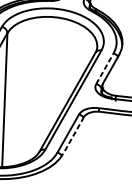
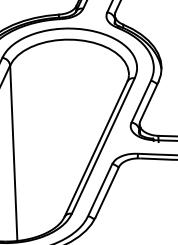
line: (105, 68) -> (141, 101), dashed -> solid
line: (73, 135) -> (107, 192), dashed -> solid

